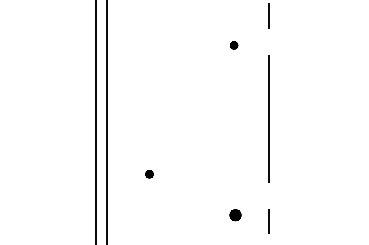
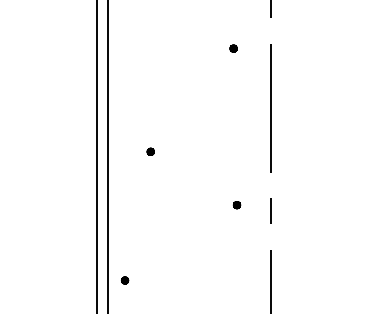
part: (233, 45) -> (233, 48), moved
part: (149, 173) -> (150, 151), moved
part: (234, 215) -> (236, 205), size x0.62

